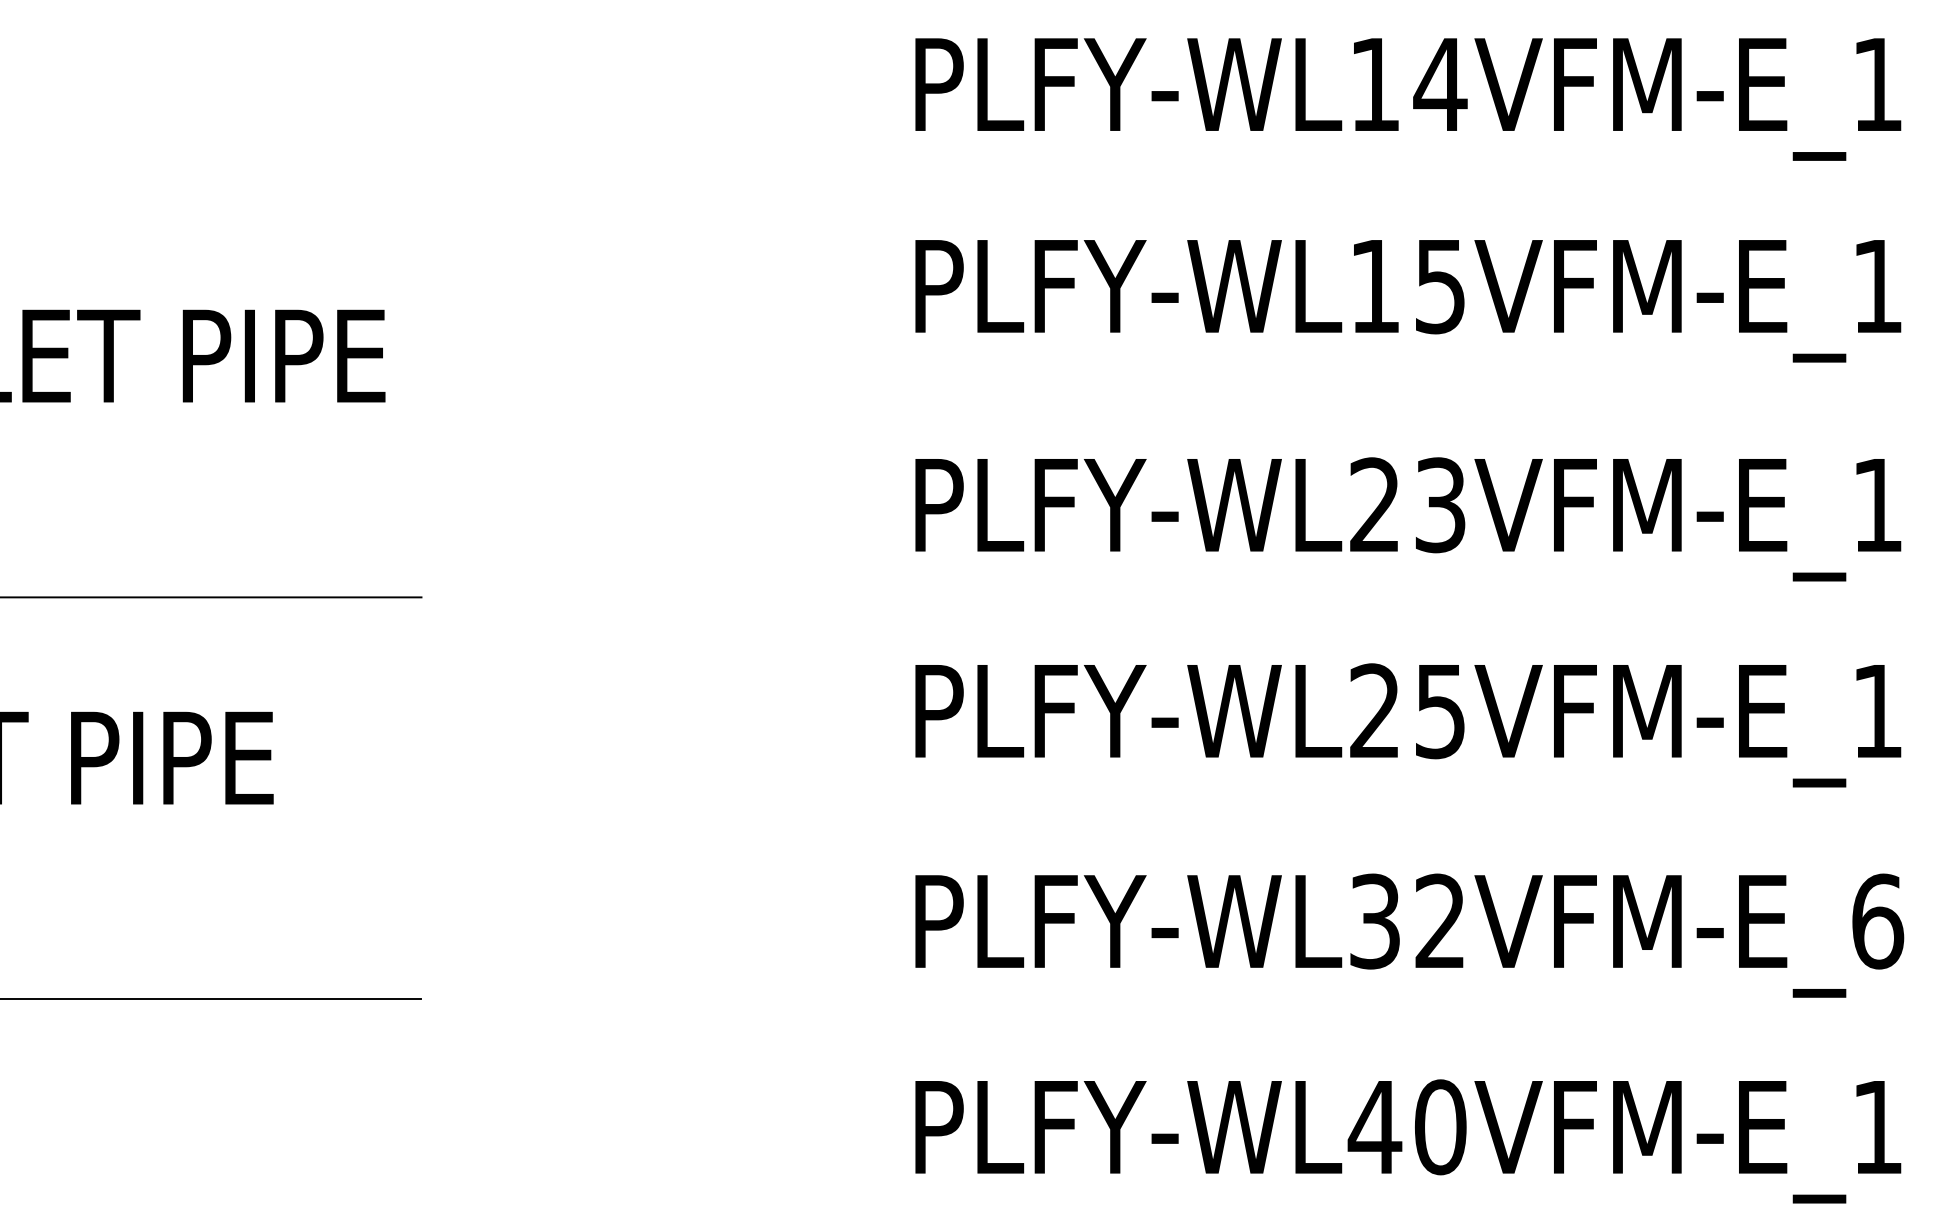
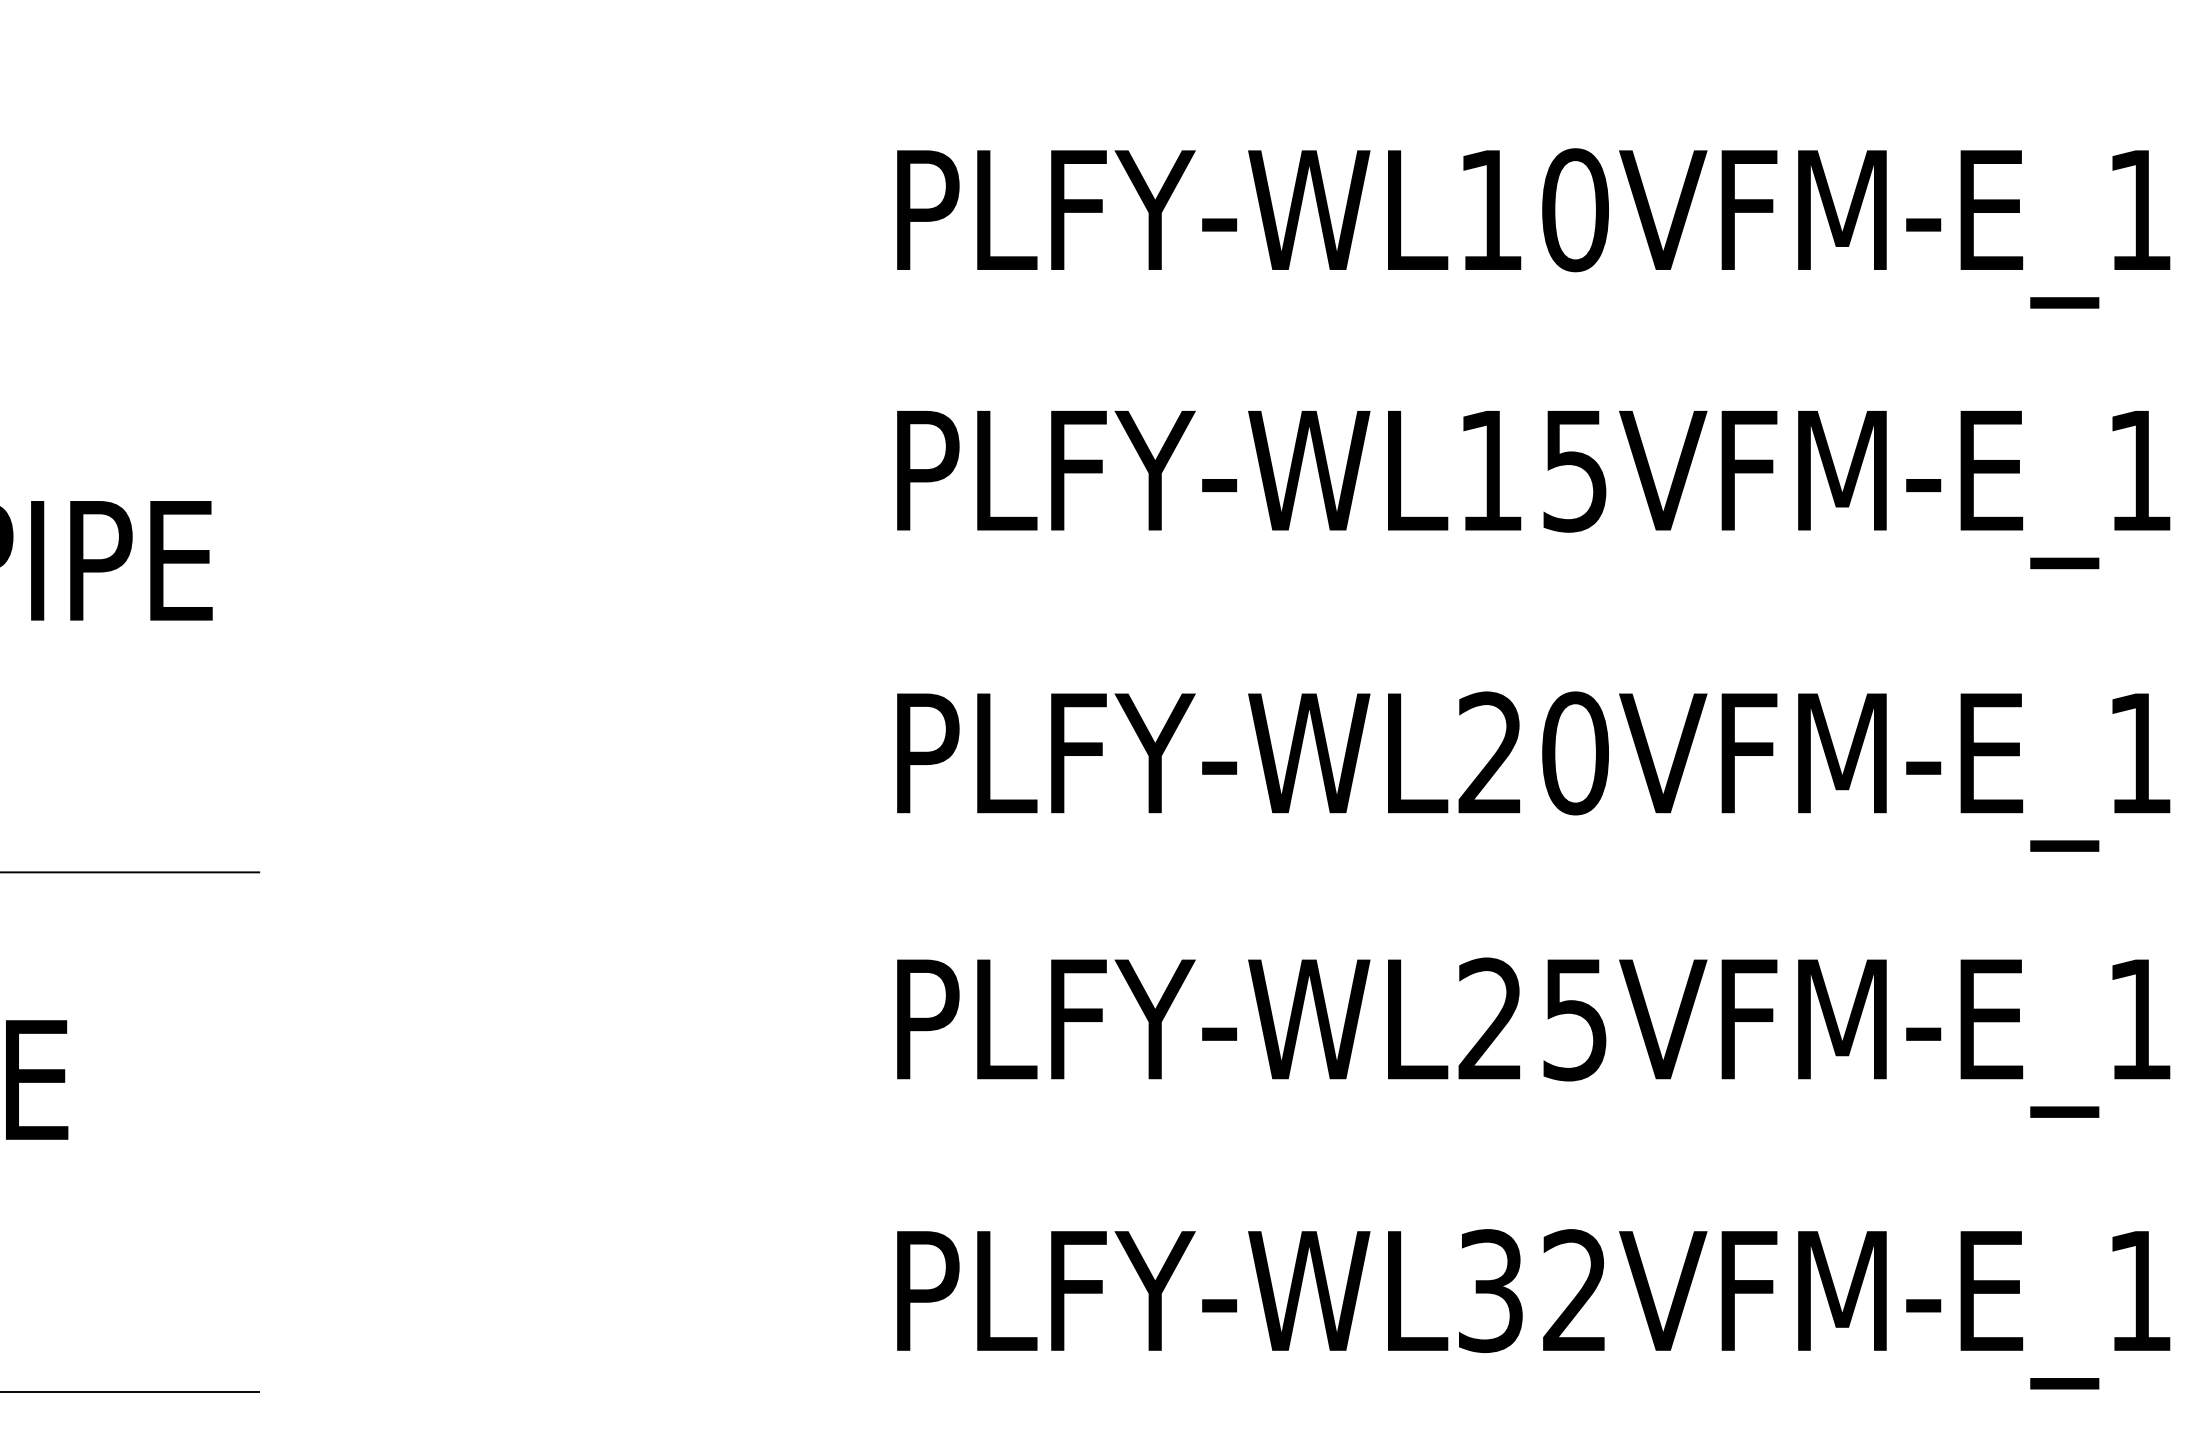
text: (1440, 84) -> (1575, 209), PLFY-WL14VFM-E_1 -> PLFY-WL10VFM-E_1
text: (1440, 505) -> (1575, 753), PLFY-WL23VFM-E_1 -> PLFY-WL20VFM-E_1
text: (1878, 921) -> (2140, 1290), PLFY-WL32VFM-E_6 -> PLFY-WL32VFM-E_1

